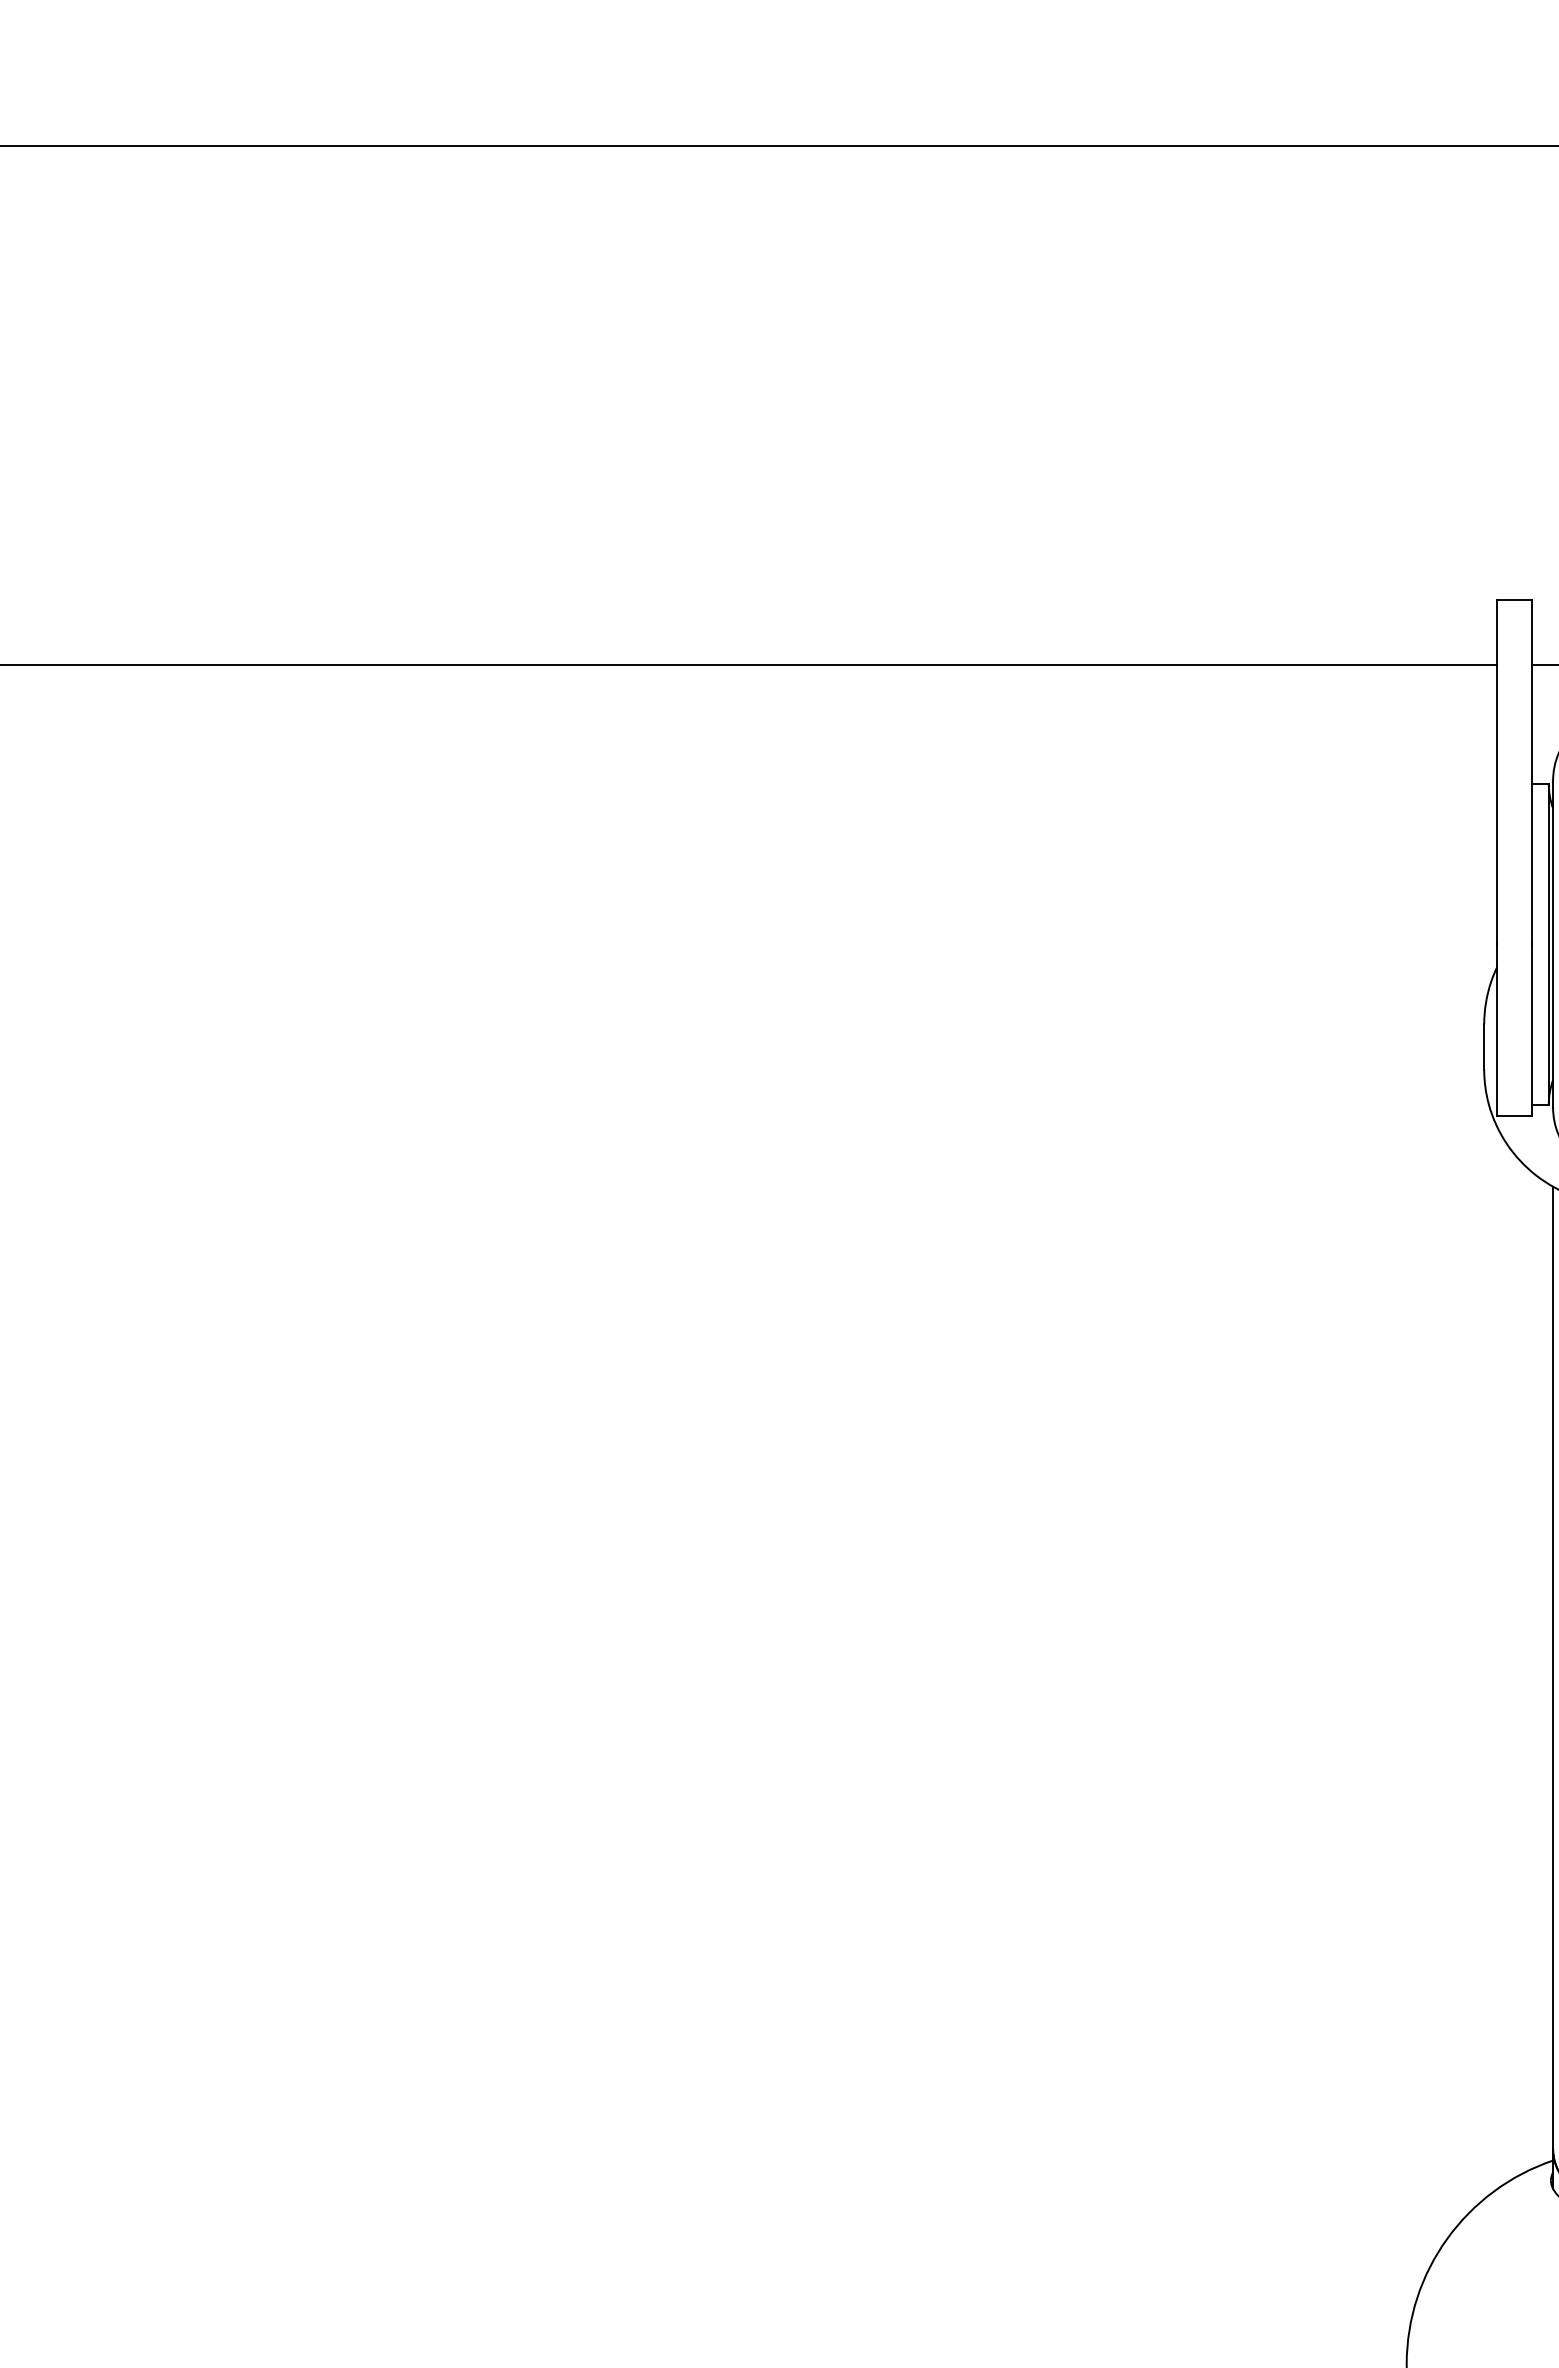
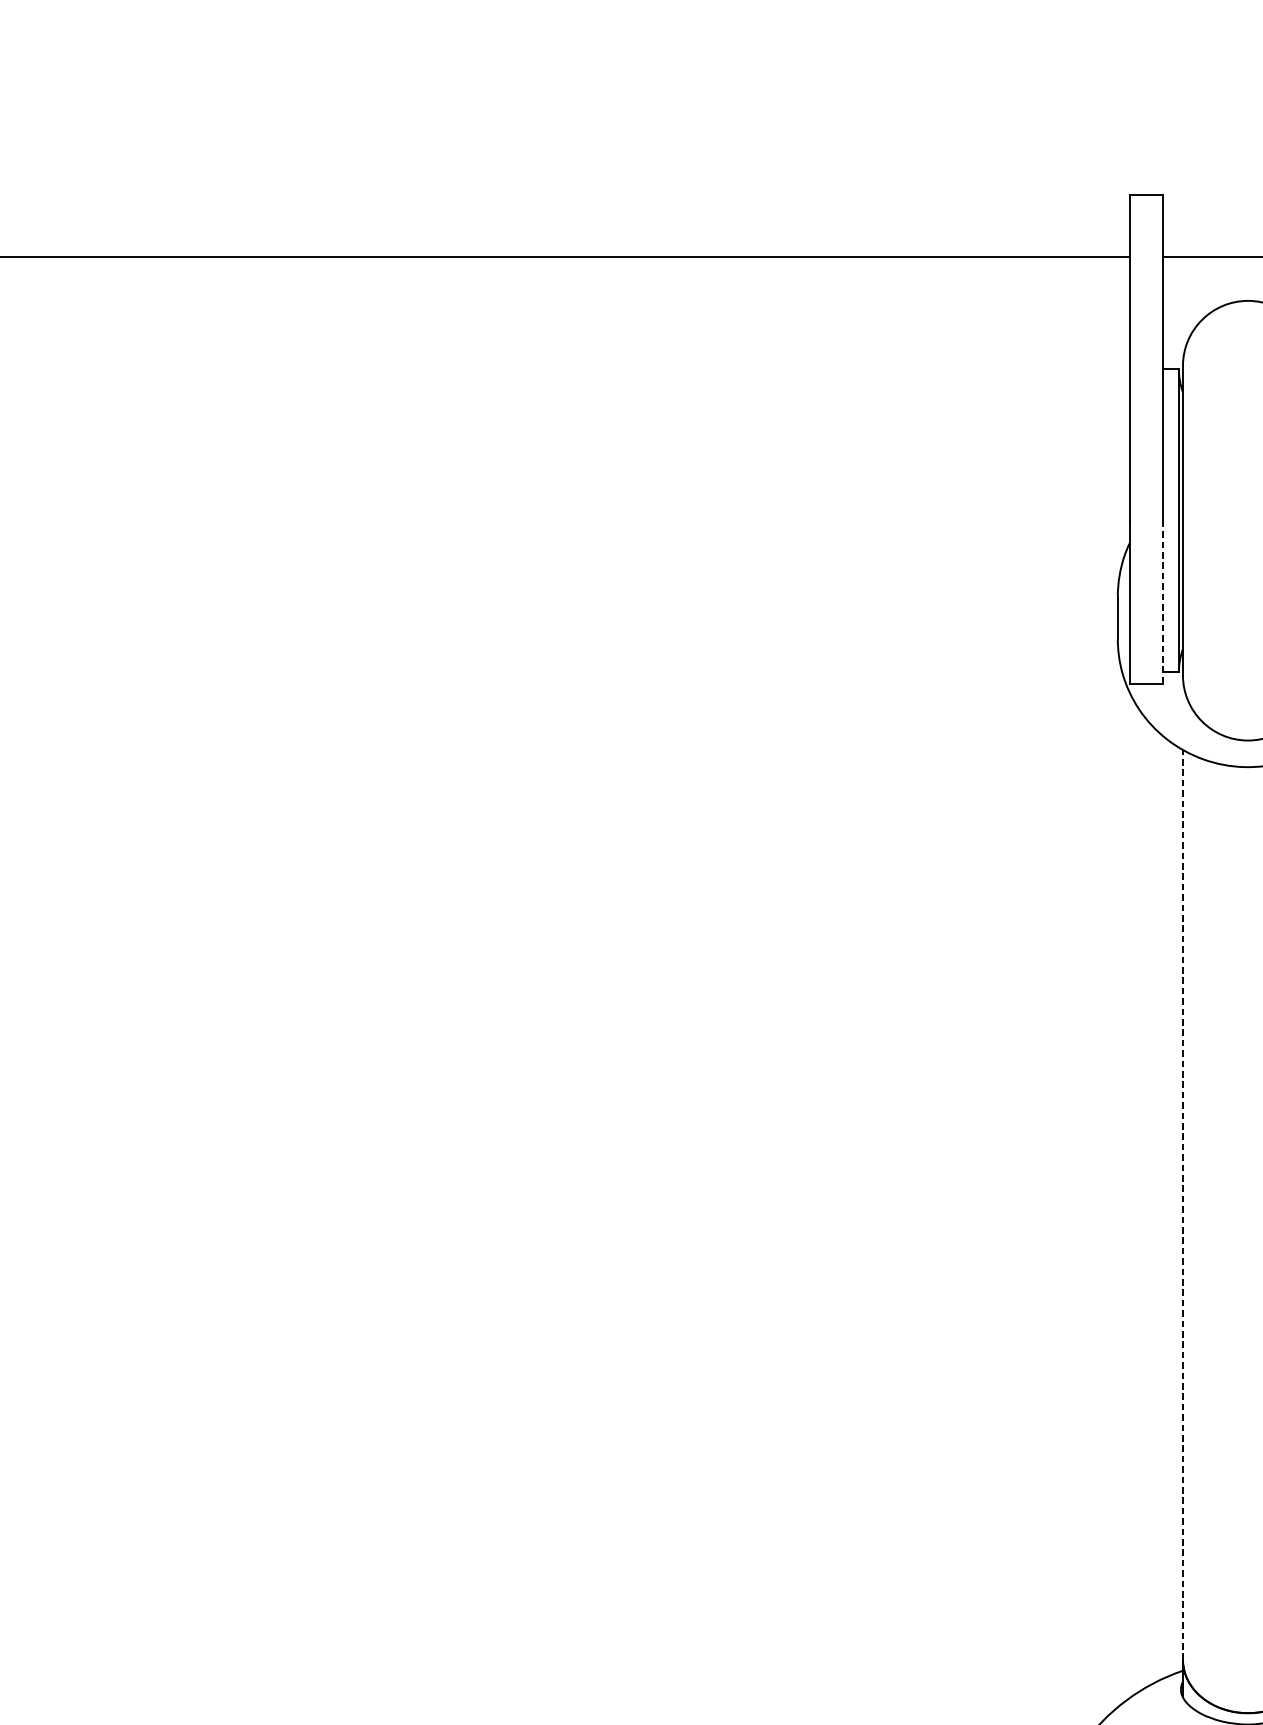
line: (1531, 1030) -> (1162, 602), solid -> dashed
line: (1553, 1667) -> (1183, 1204), solid -> dashed

